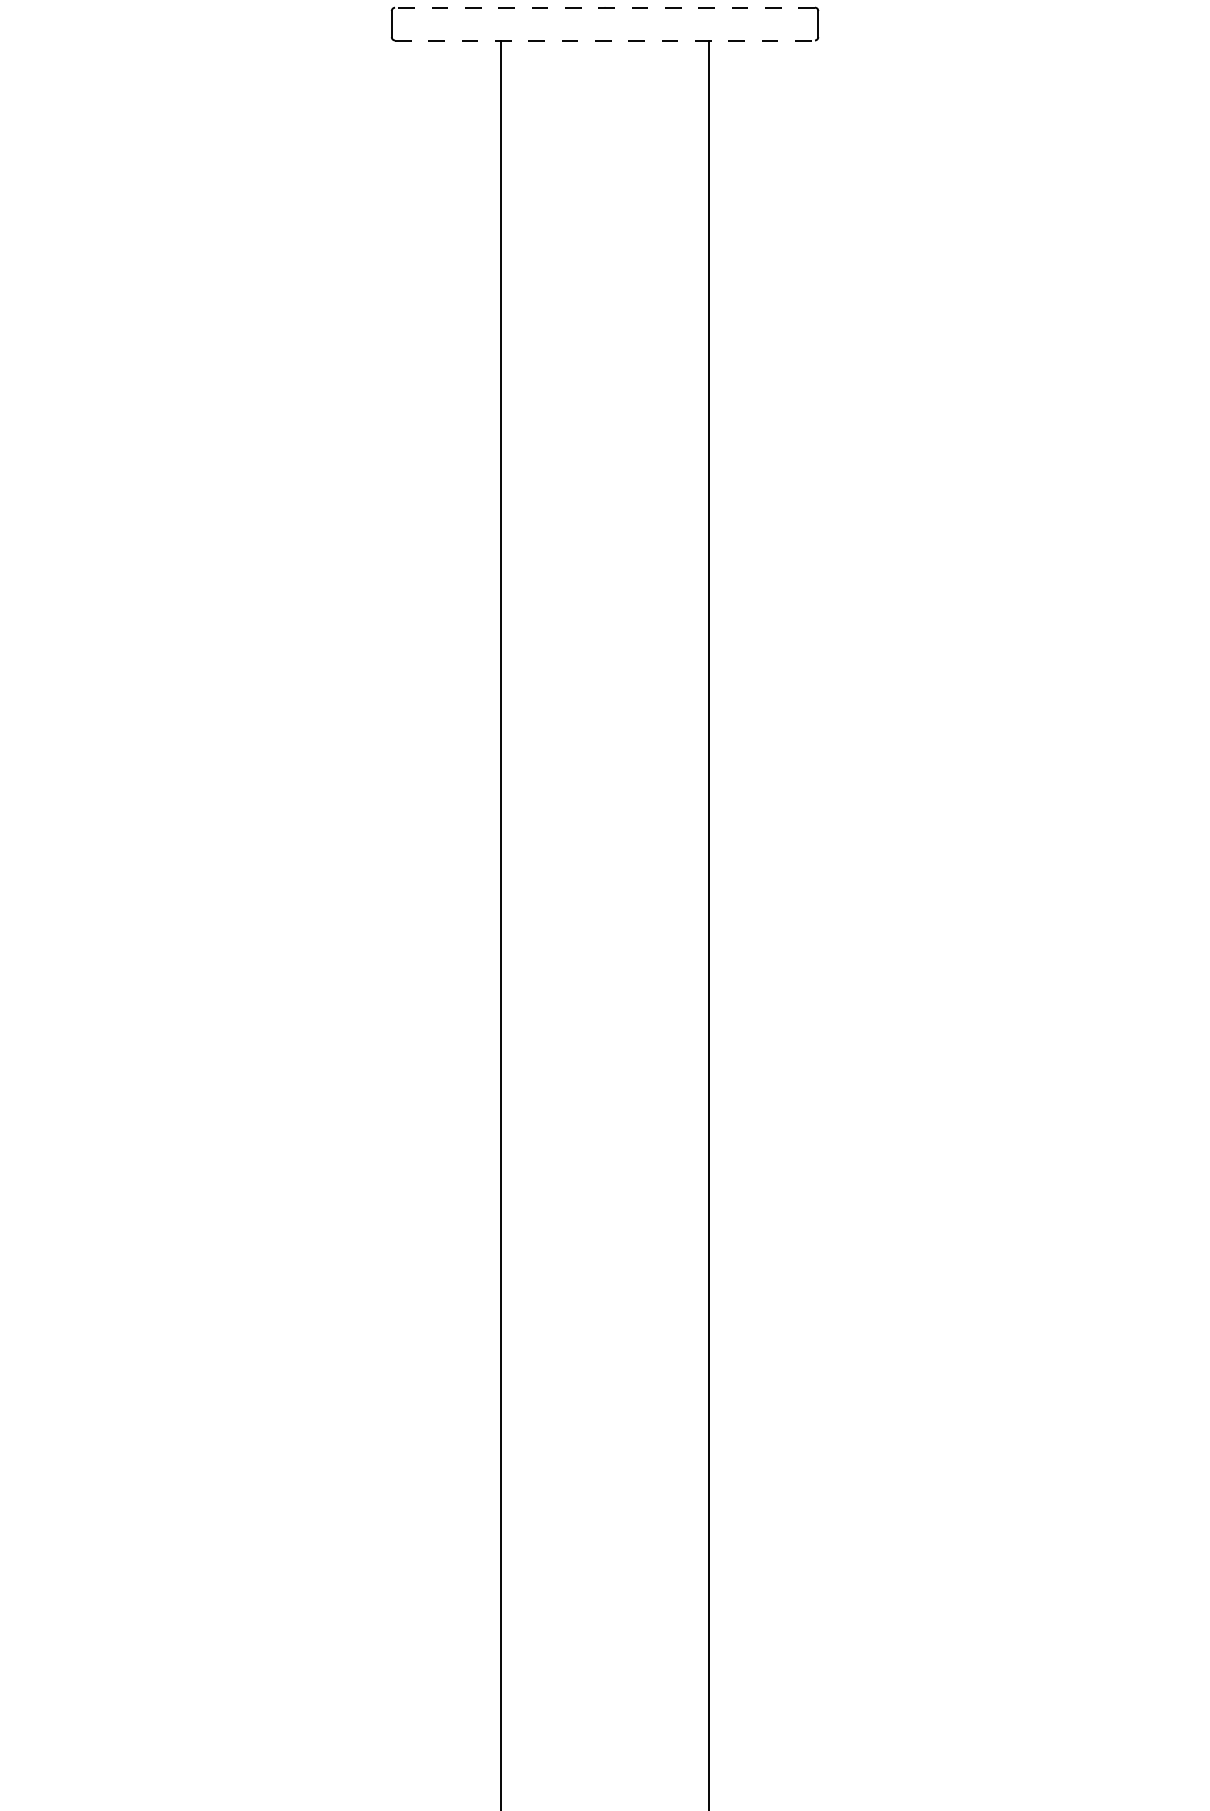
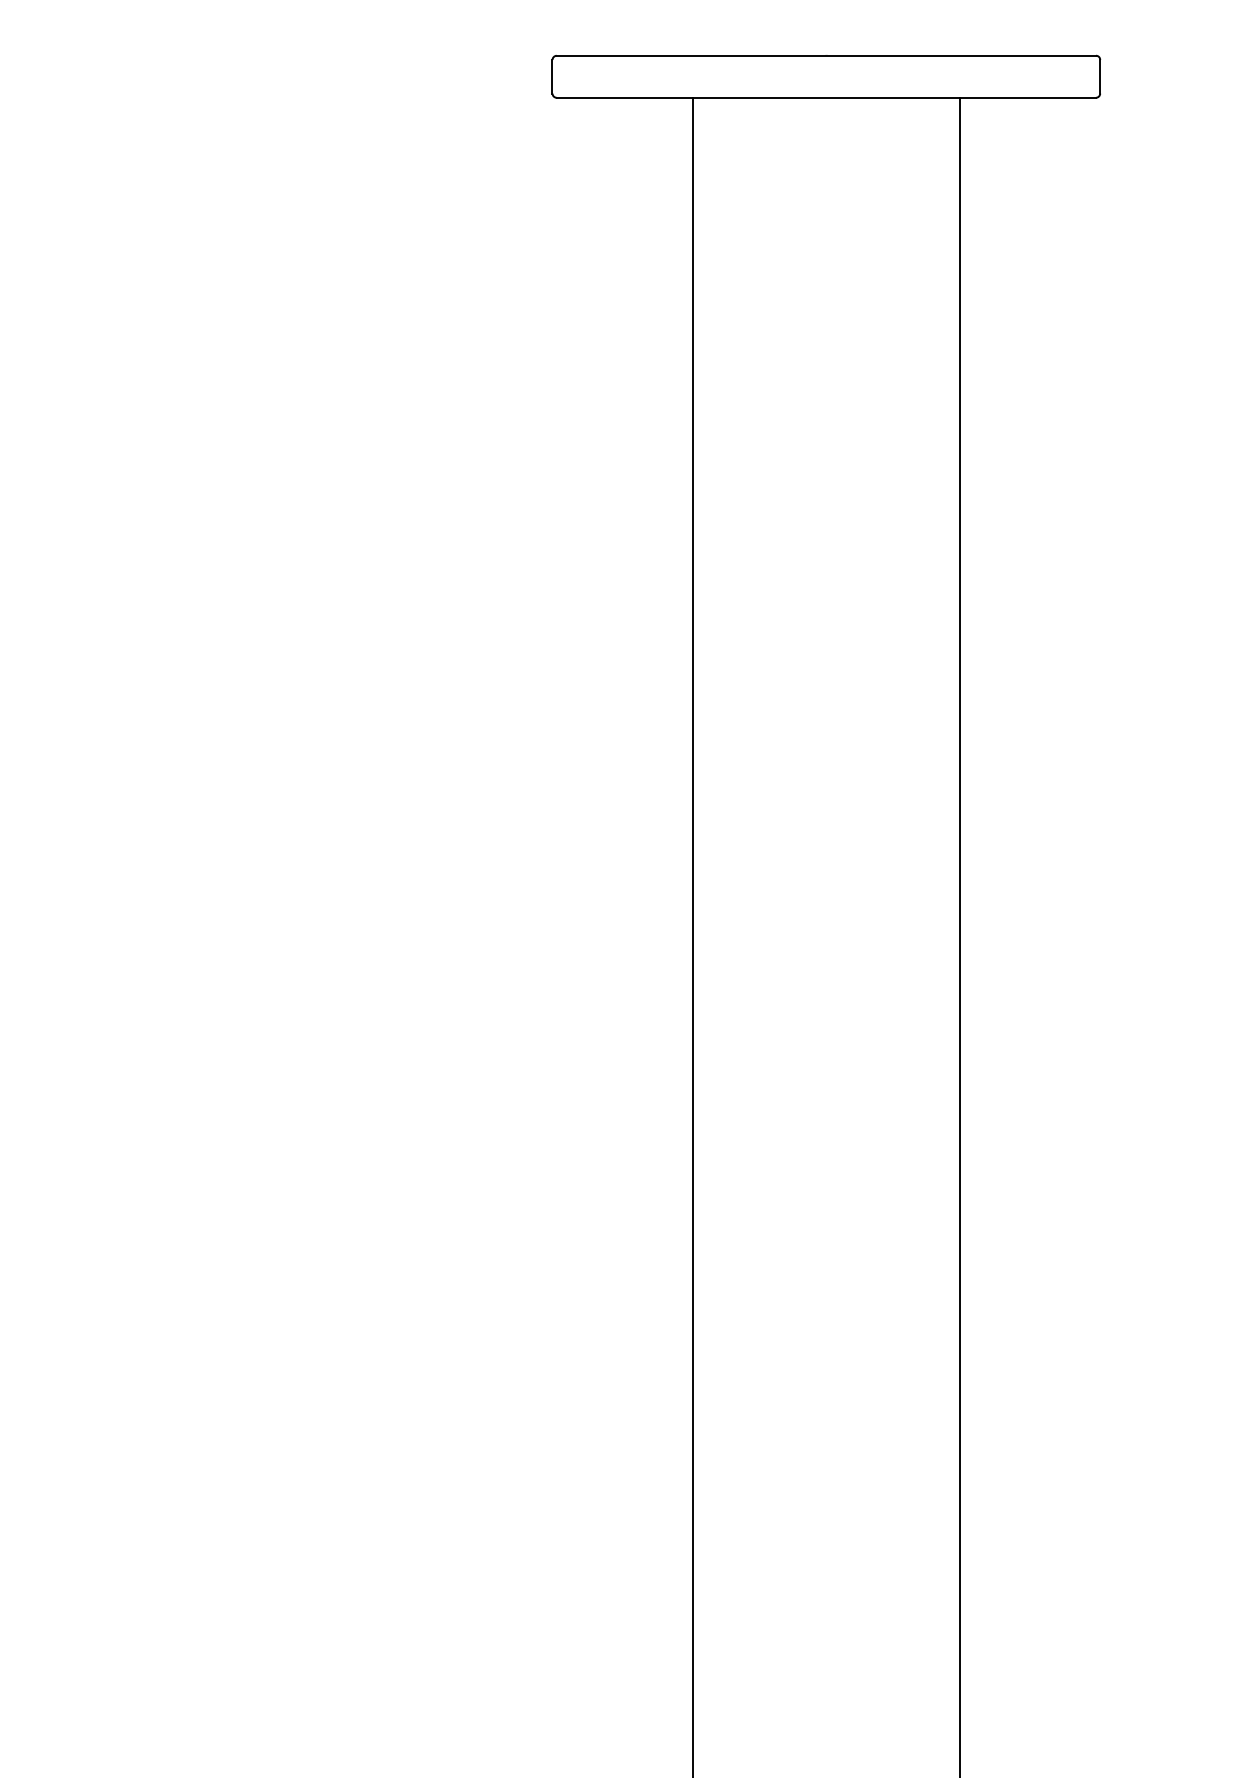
line: (605, 7) -> (826, 55), dashed -> solid
line: (605, 40) -> (826, 97), dashed -> solid

